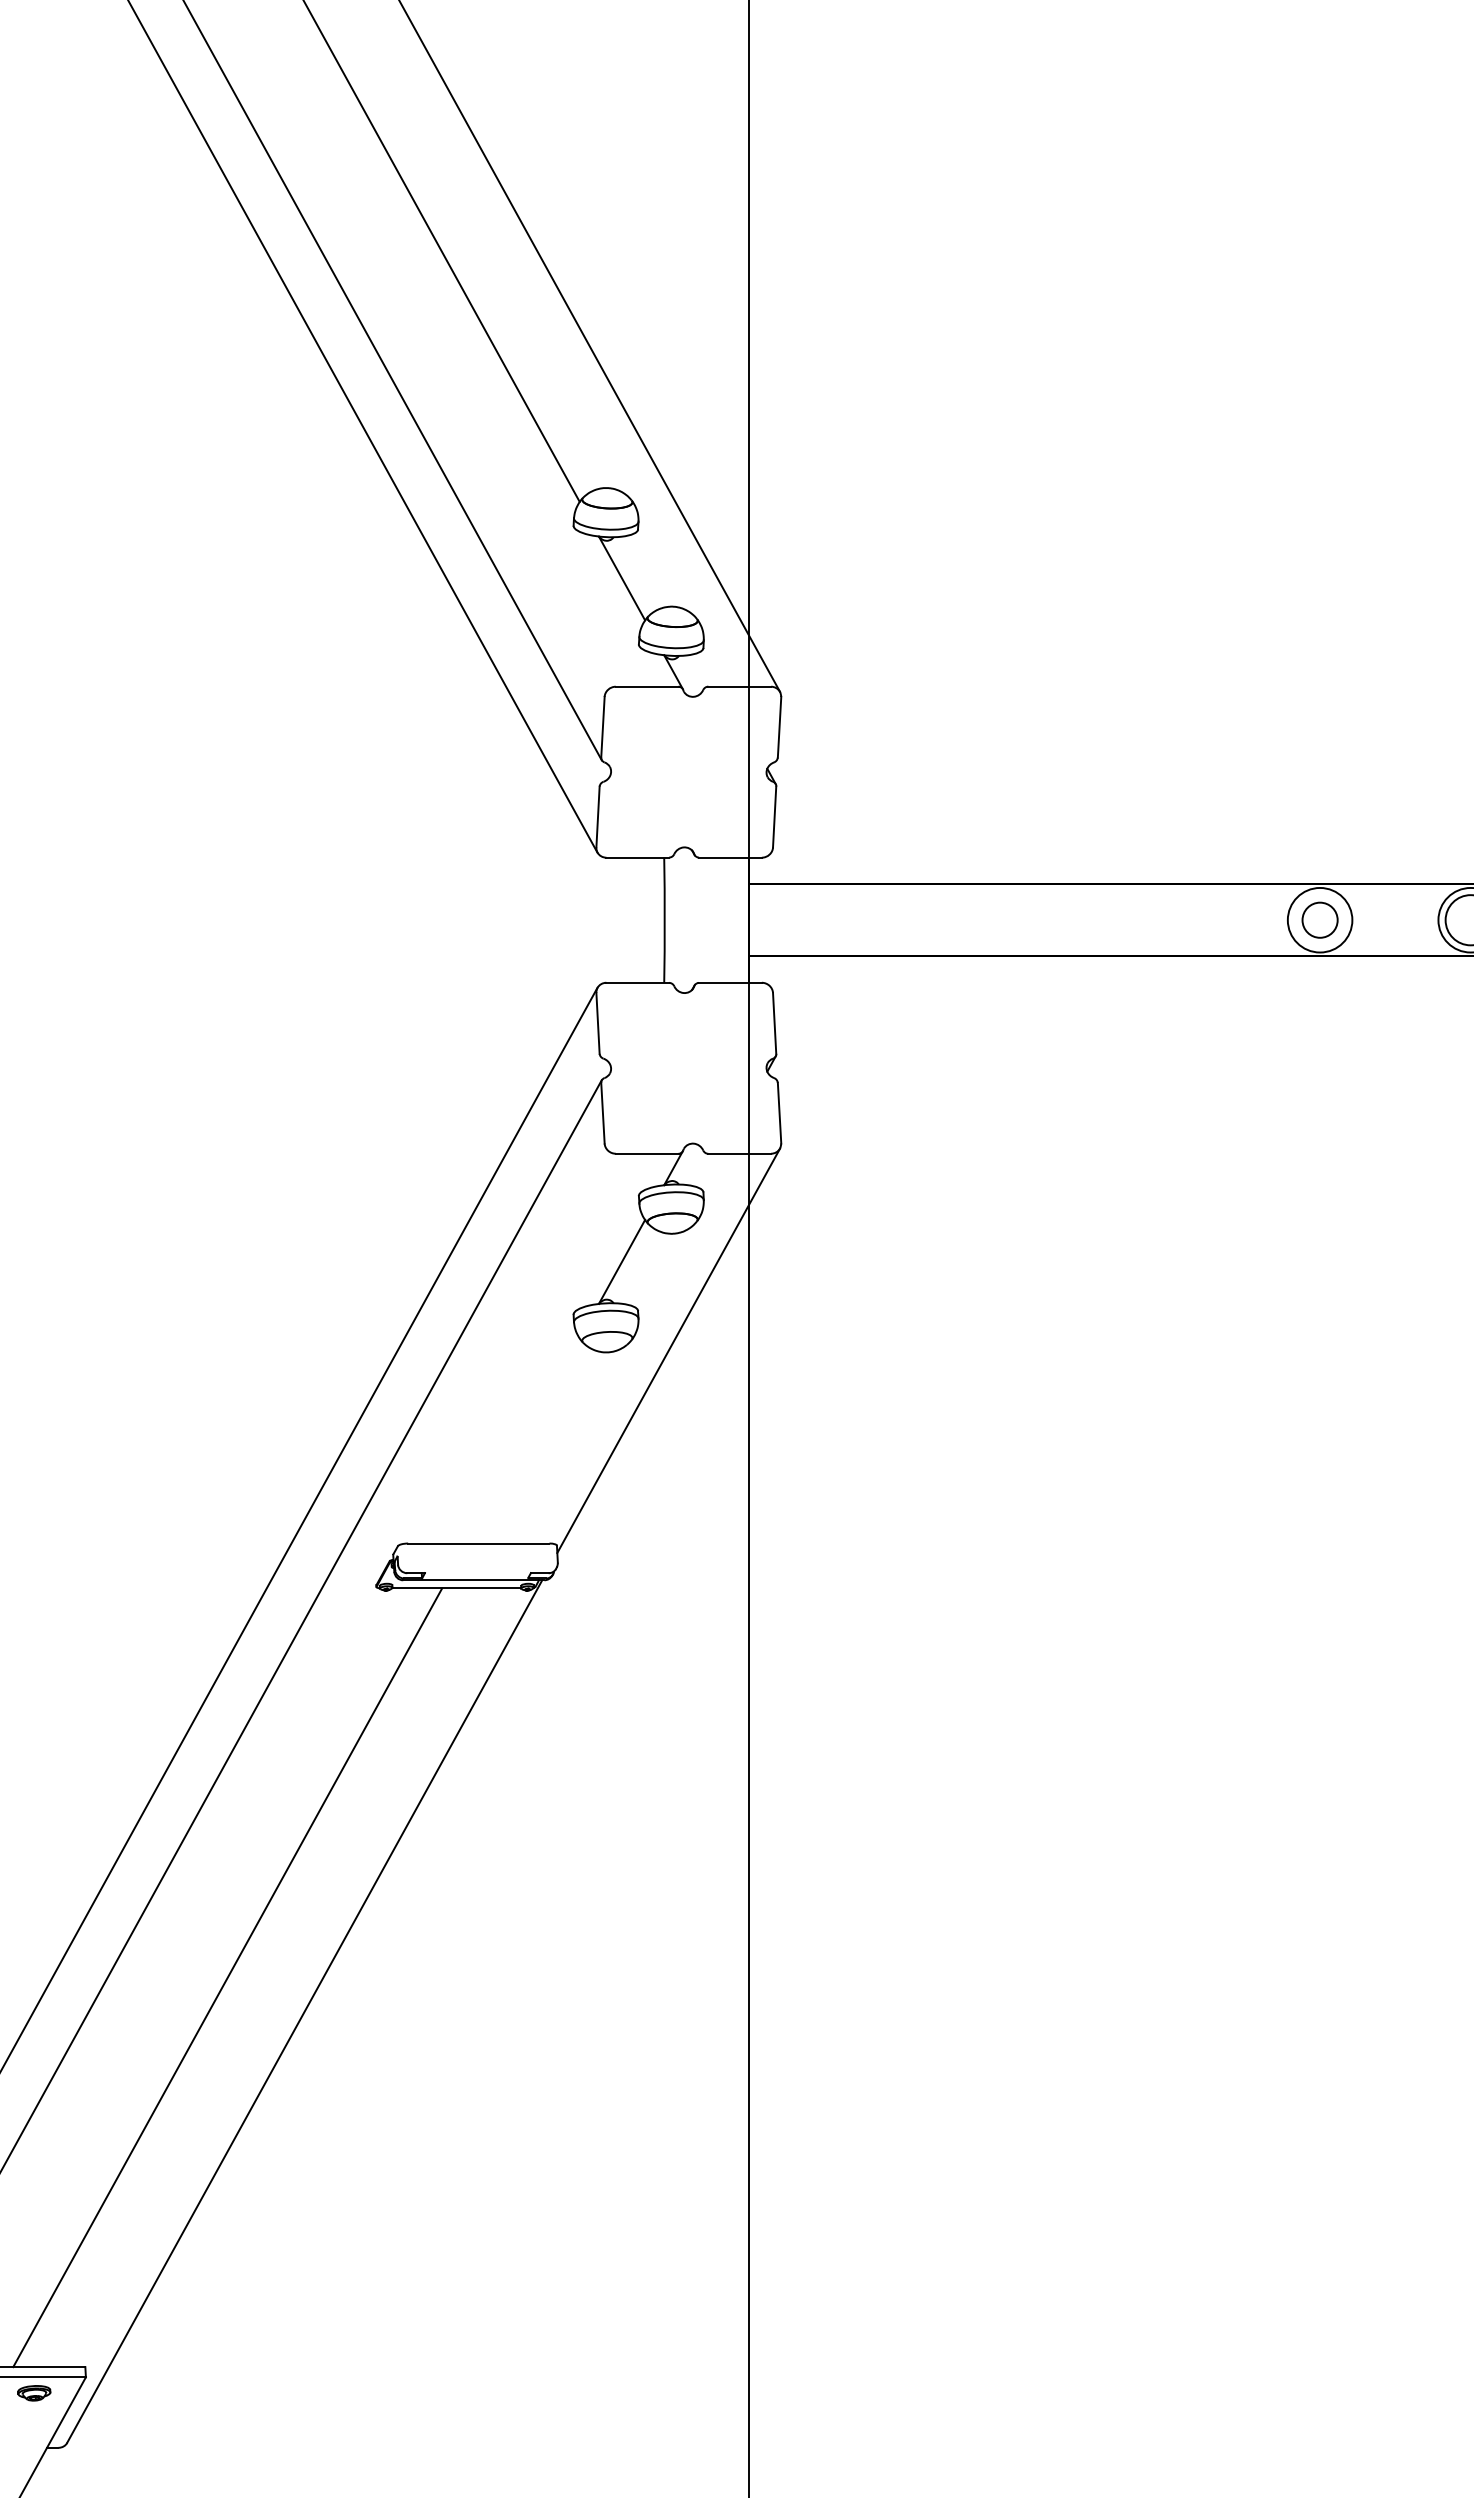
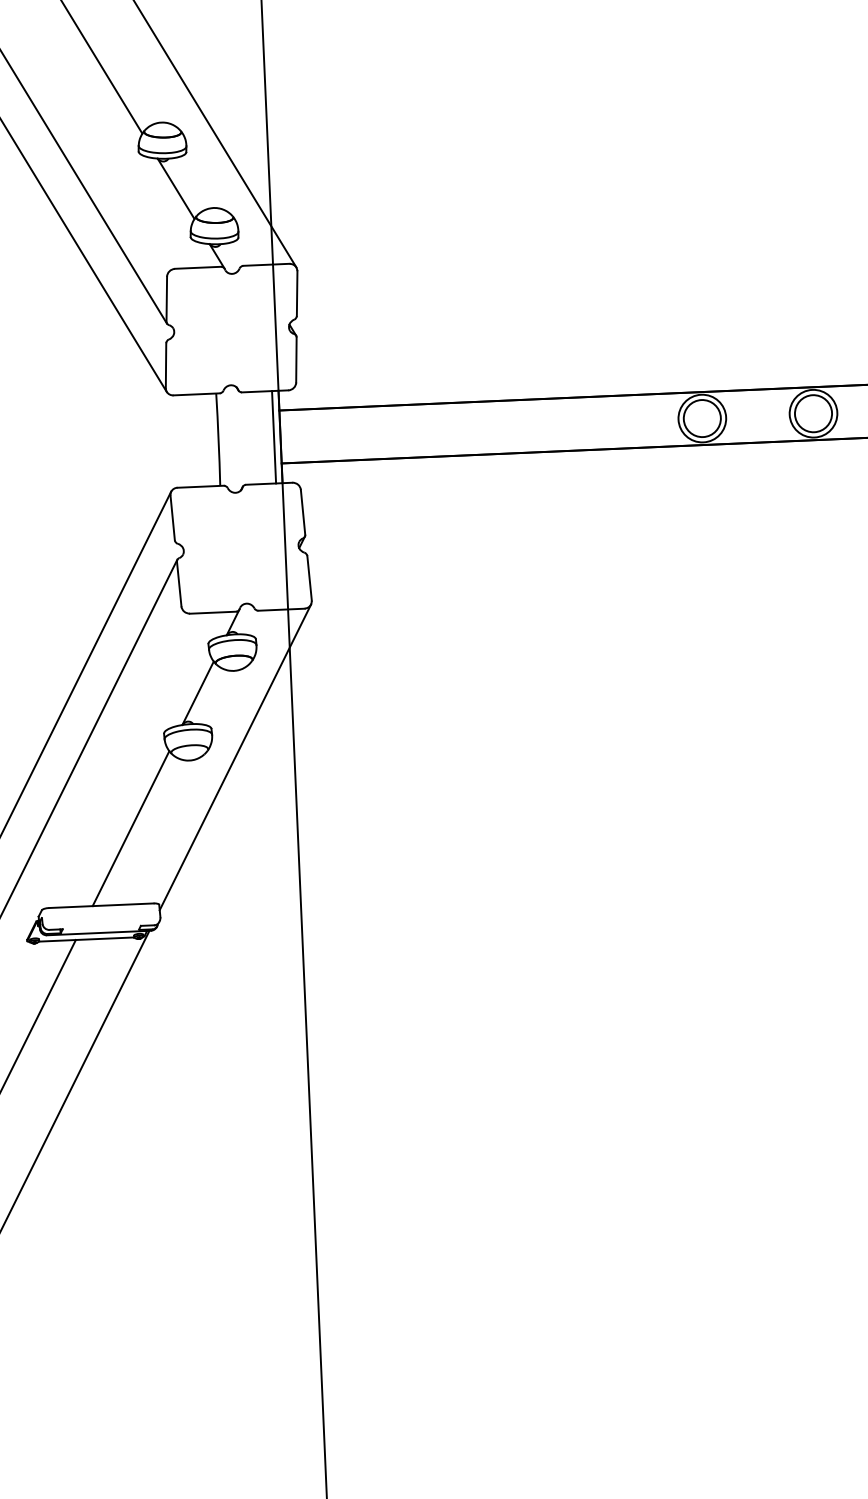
line: (739, 919) -> (273, 436), added
circle: (1320, 920) -> (702, 418), size x1.43
line: (522, 1440) -> (130, 828), added

